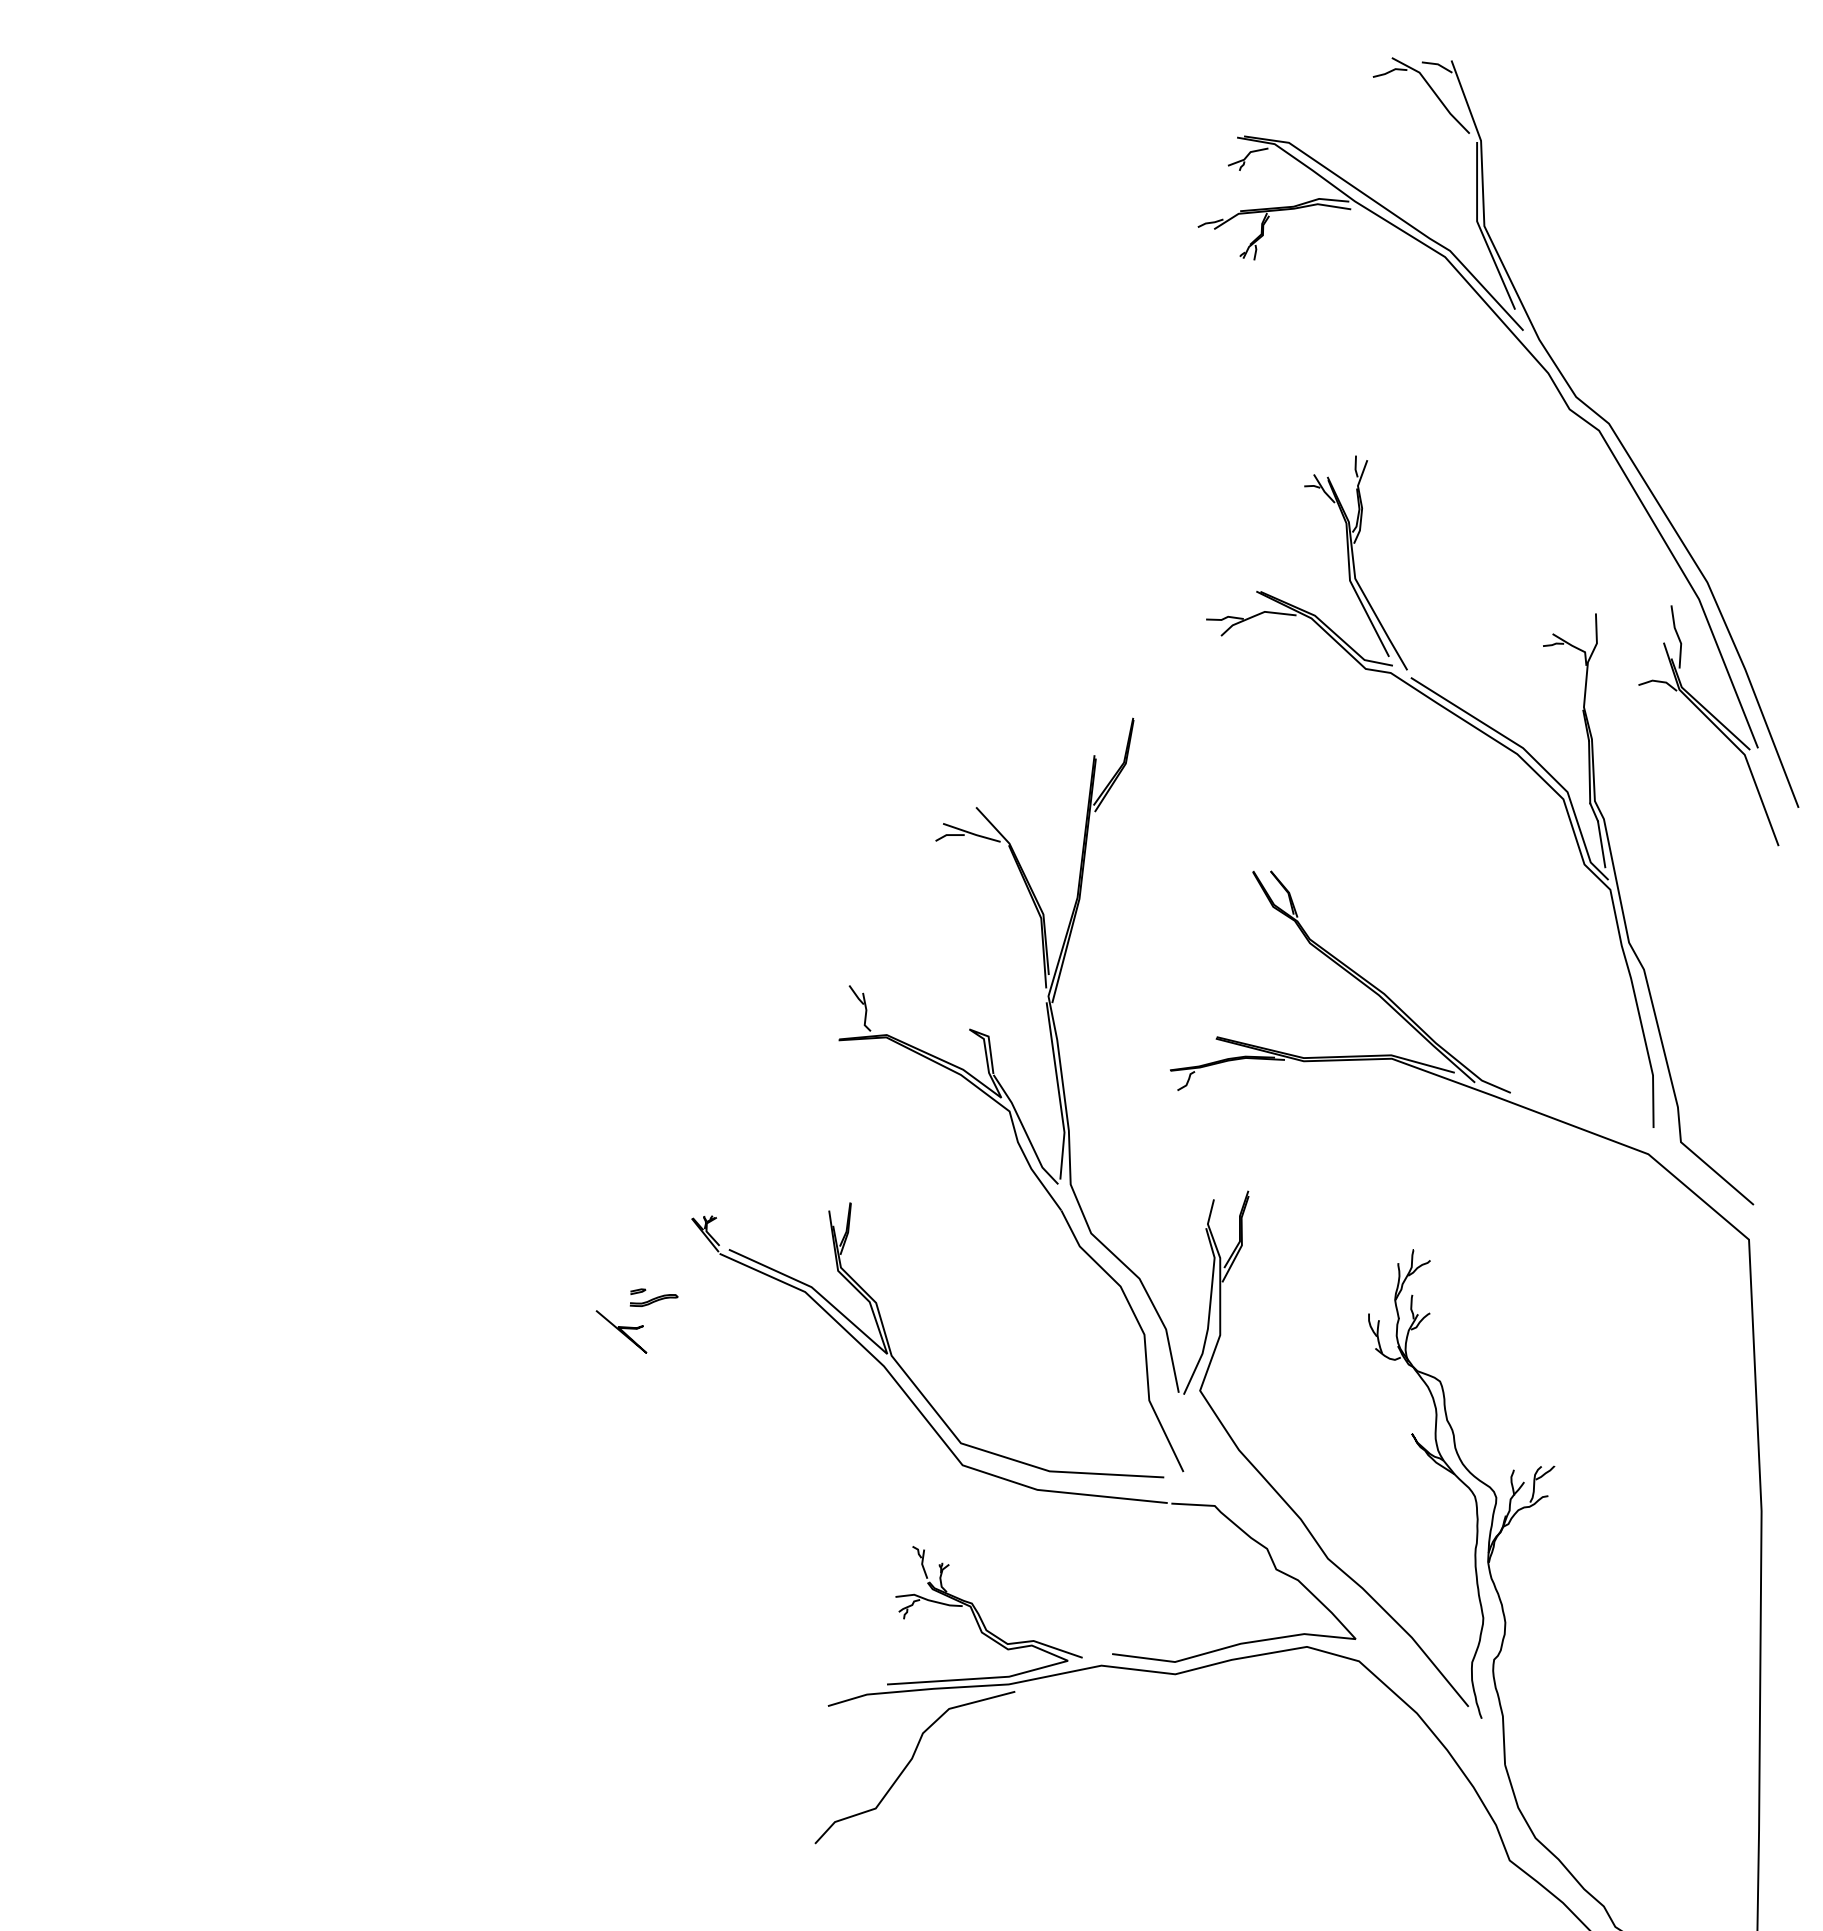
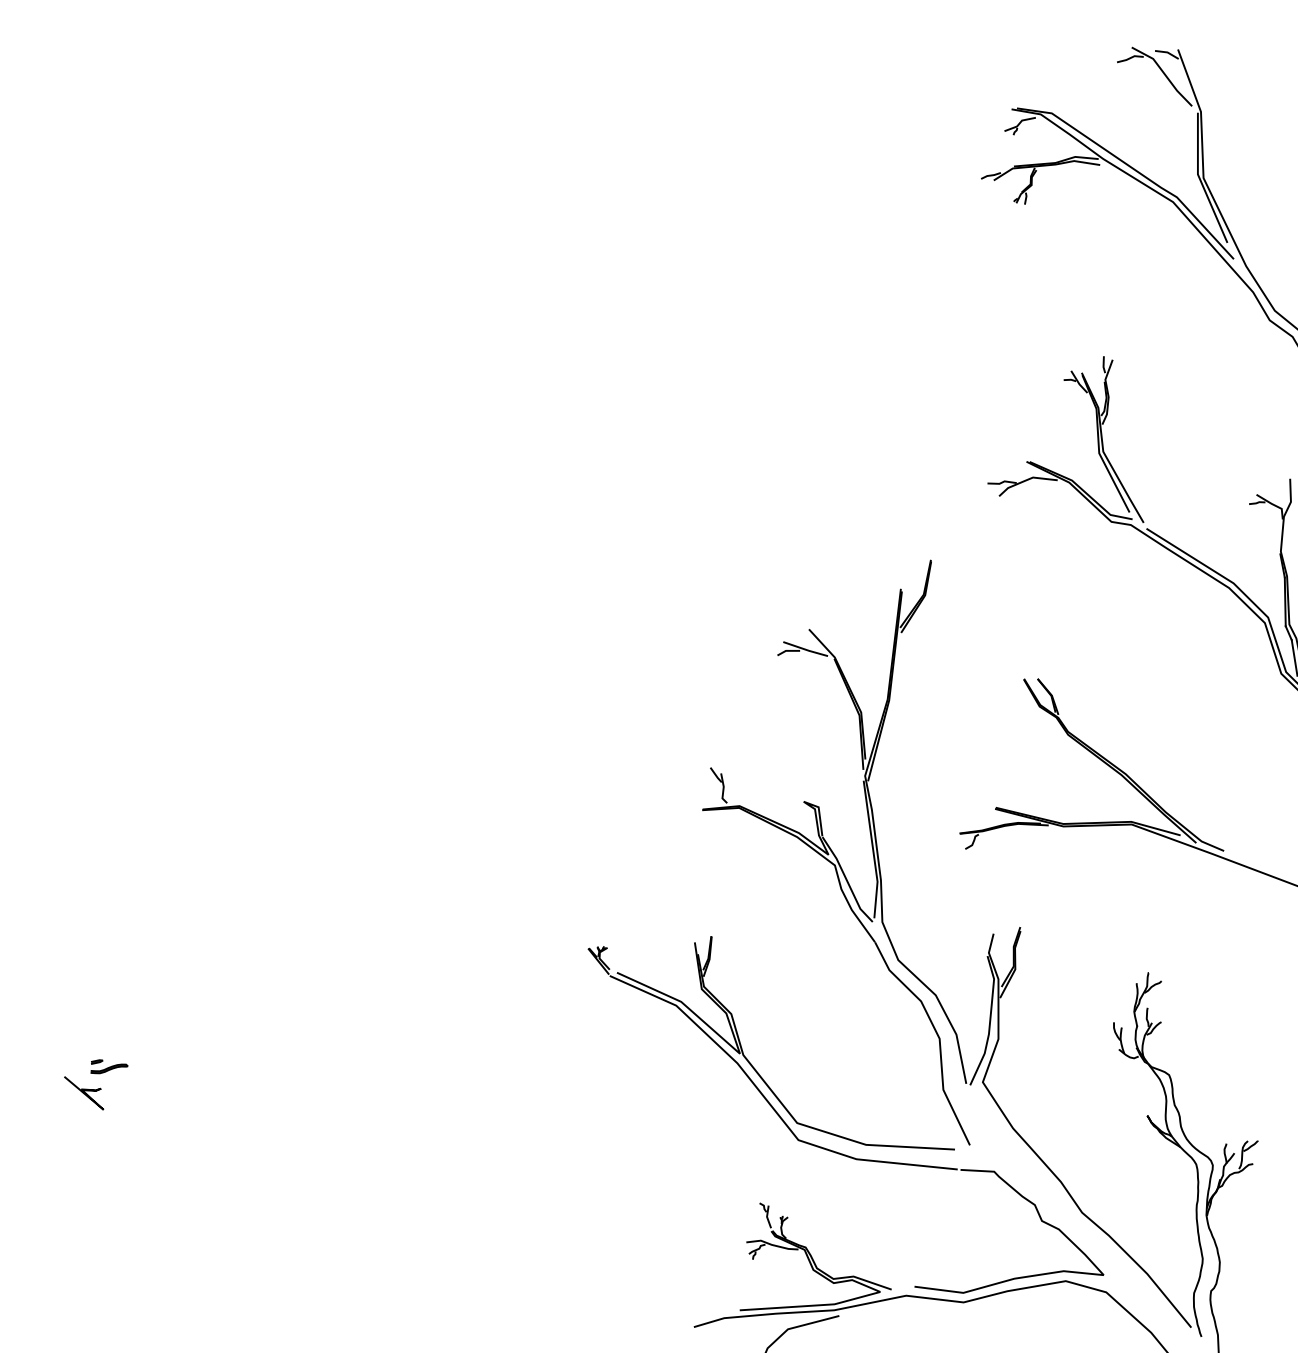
part: (637, 1326) -> (96, 1089), moved

